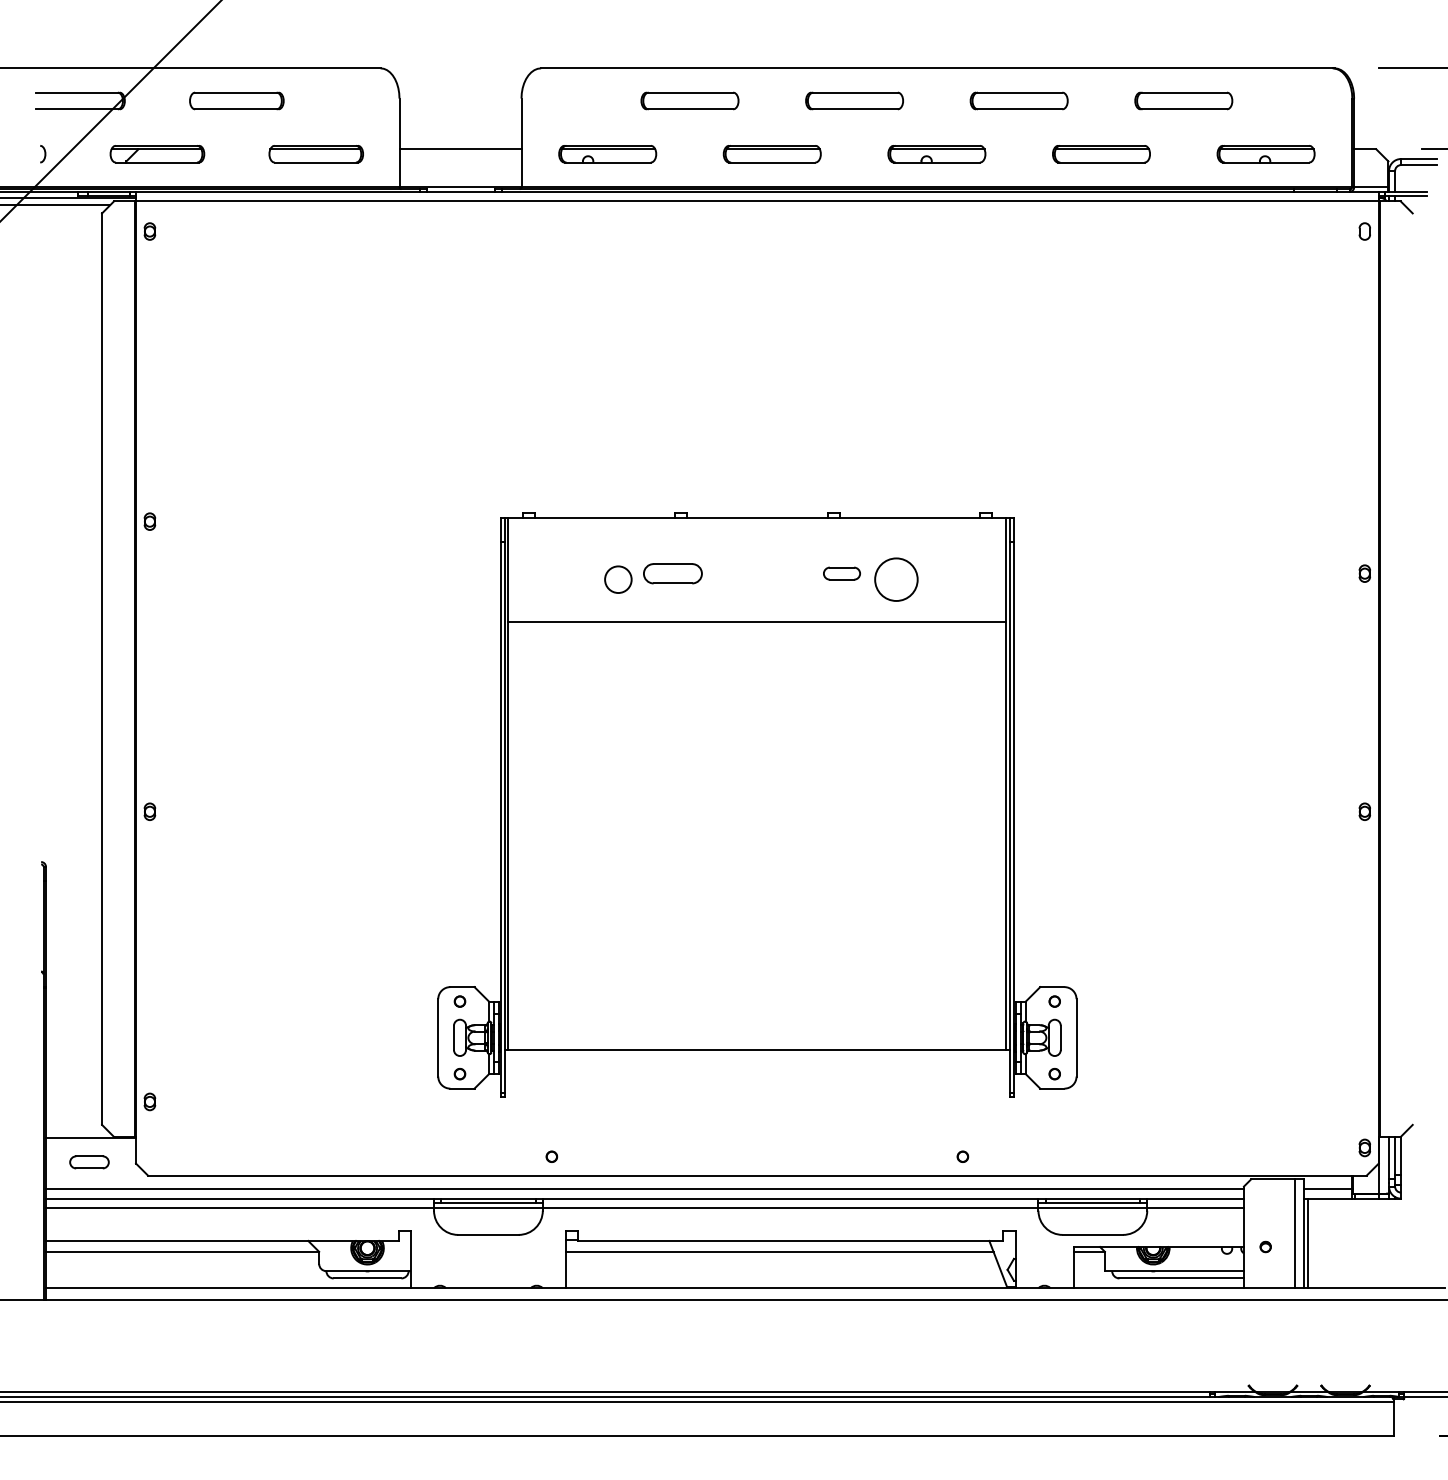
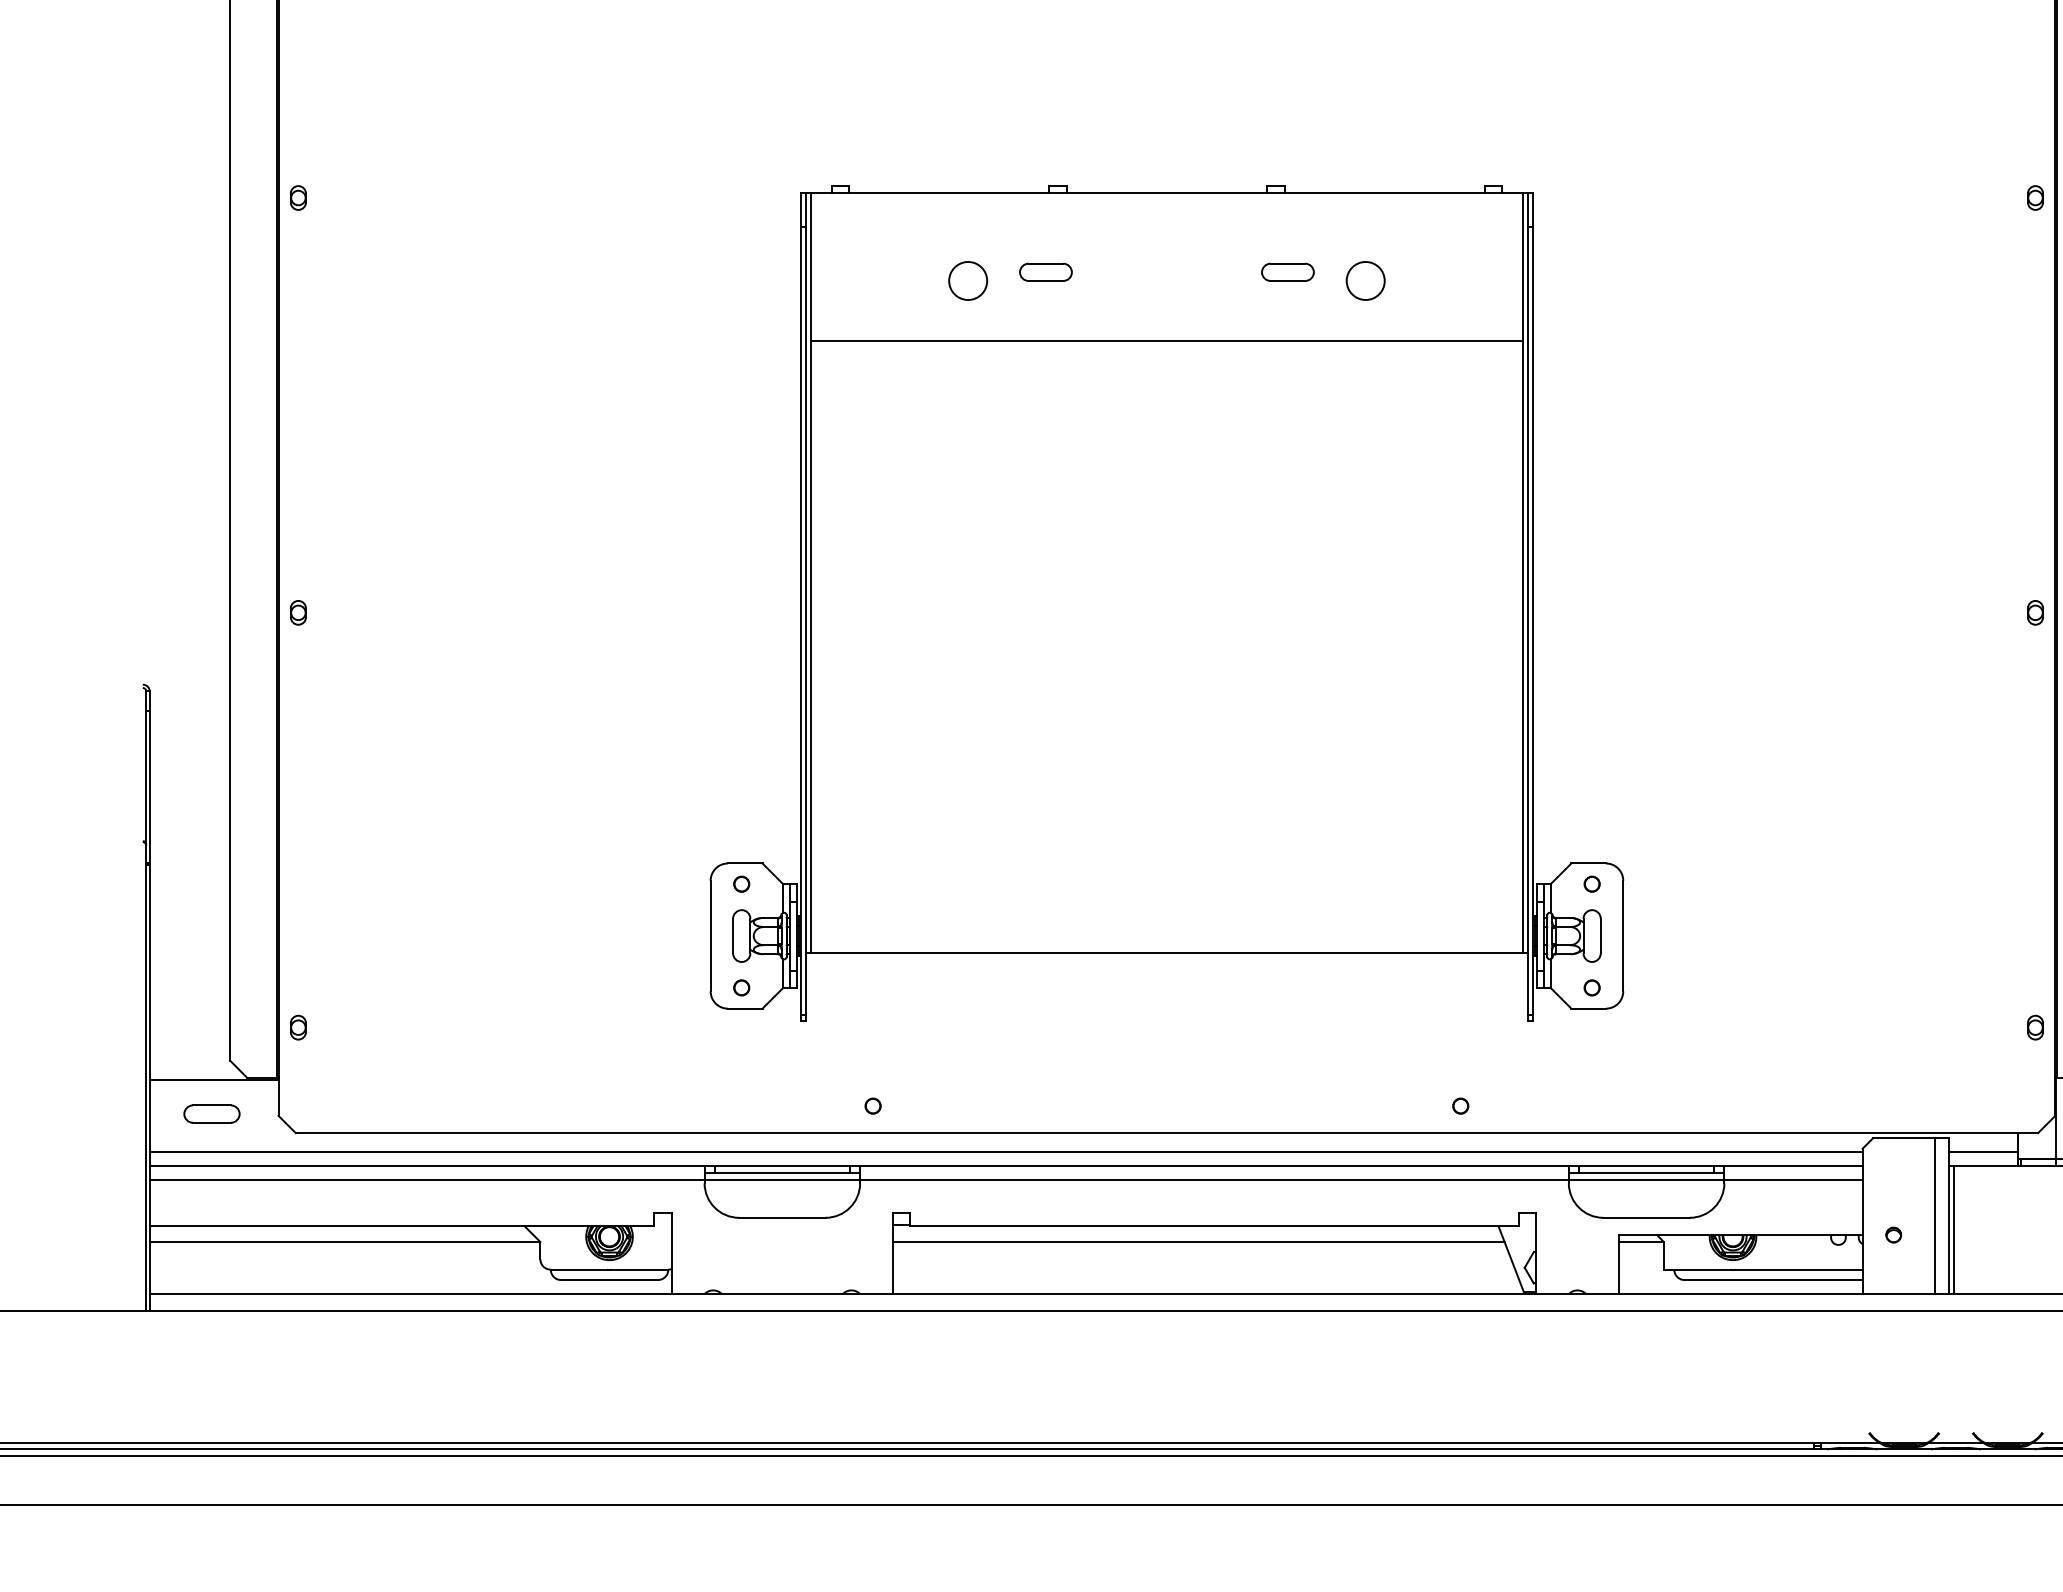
part: (672, 573) -> (1045, 272), size x0.62
part: (1364, 573) -> (2034, 197), moved
circle: (896, 579) -> (1365, 280), size x0.62
part: (1364, 1147) -> (2034, 1027), moved

